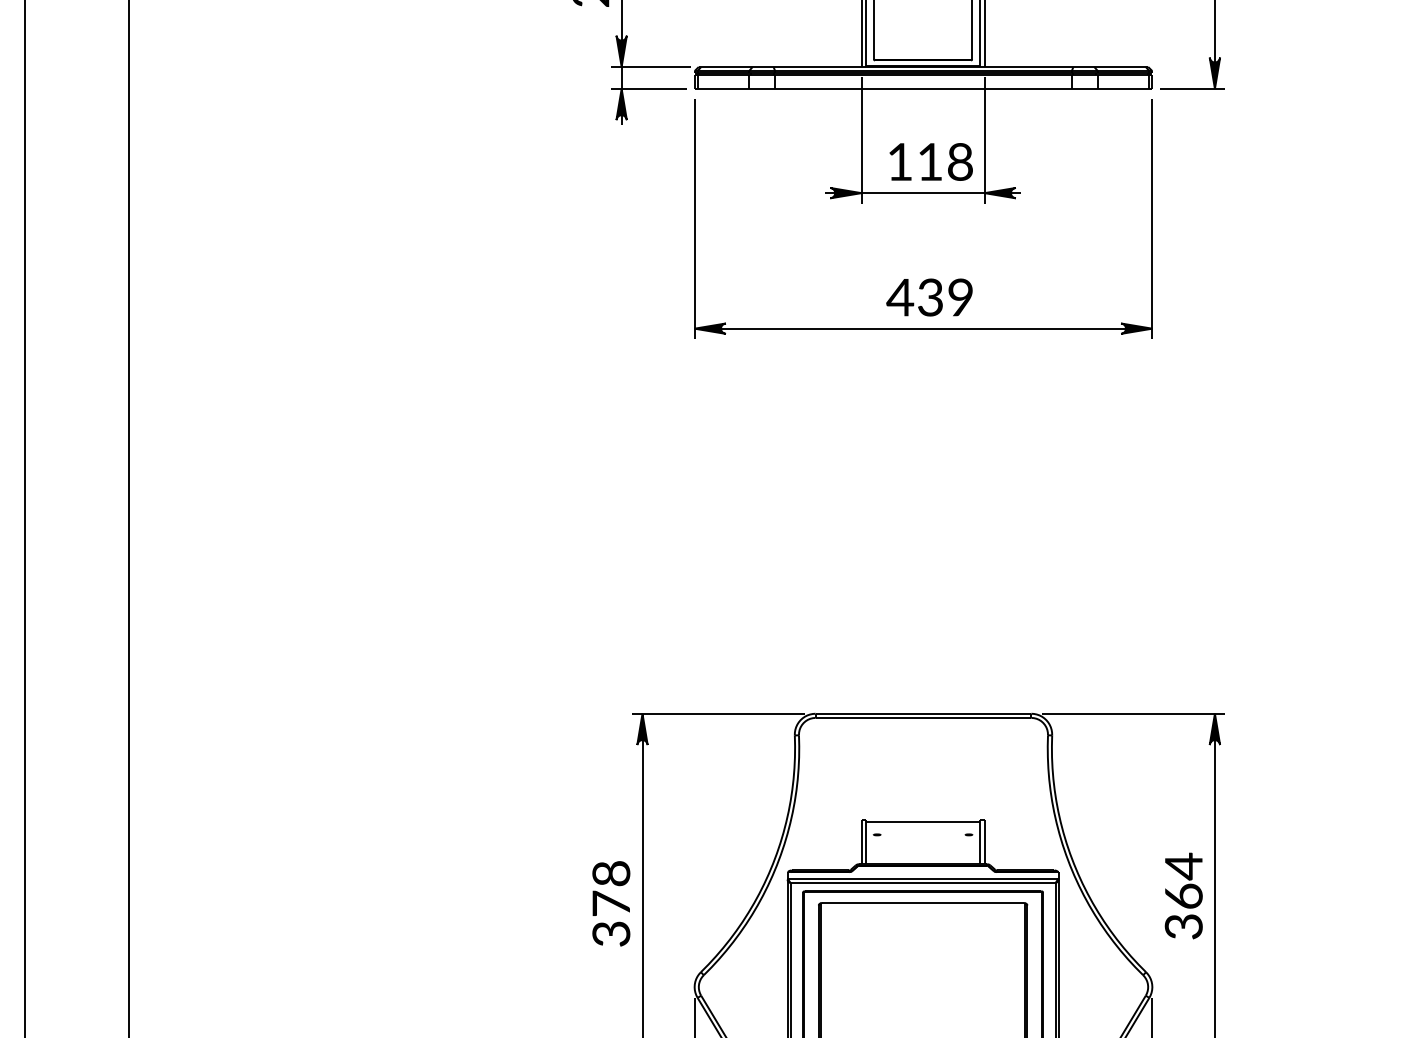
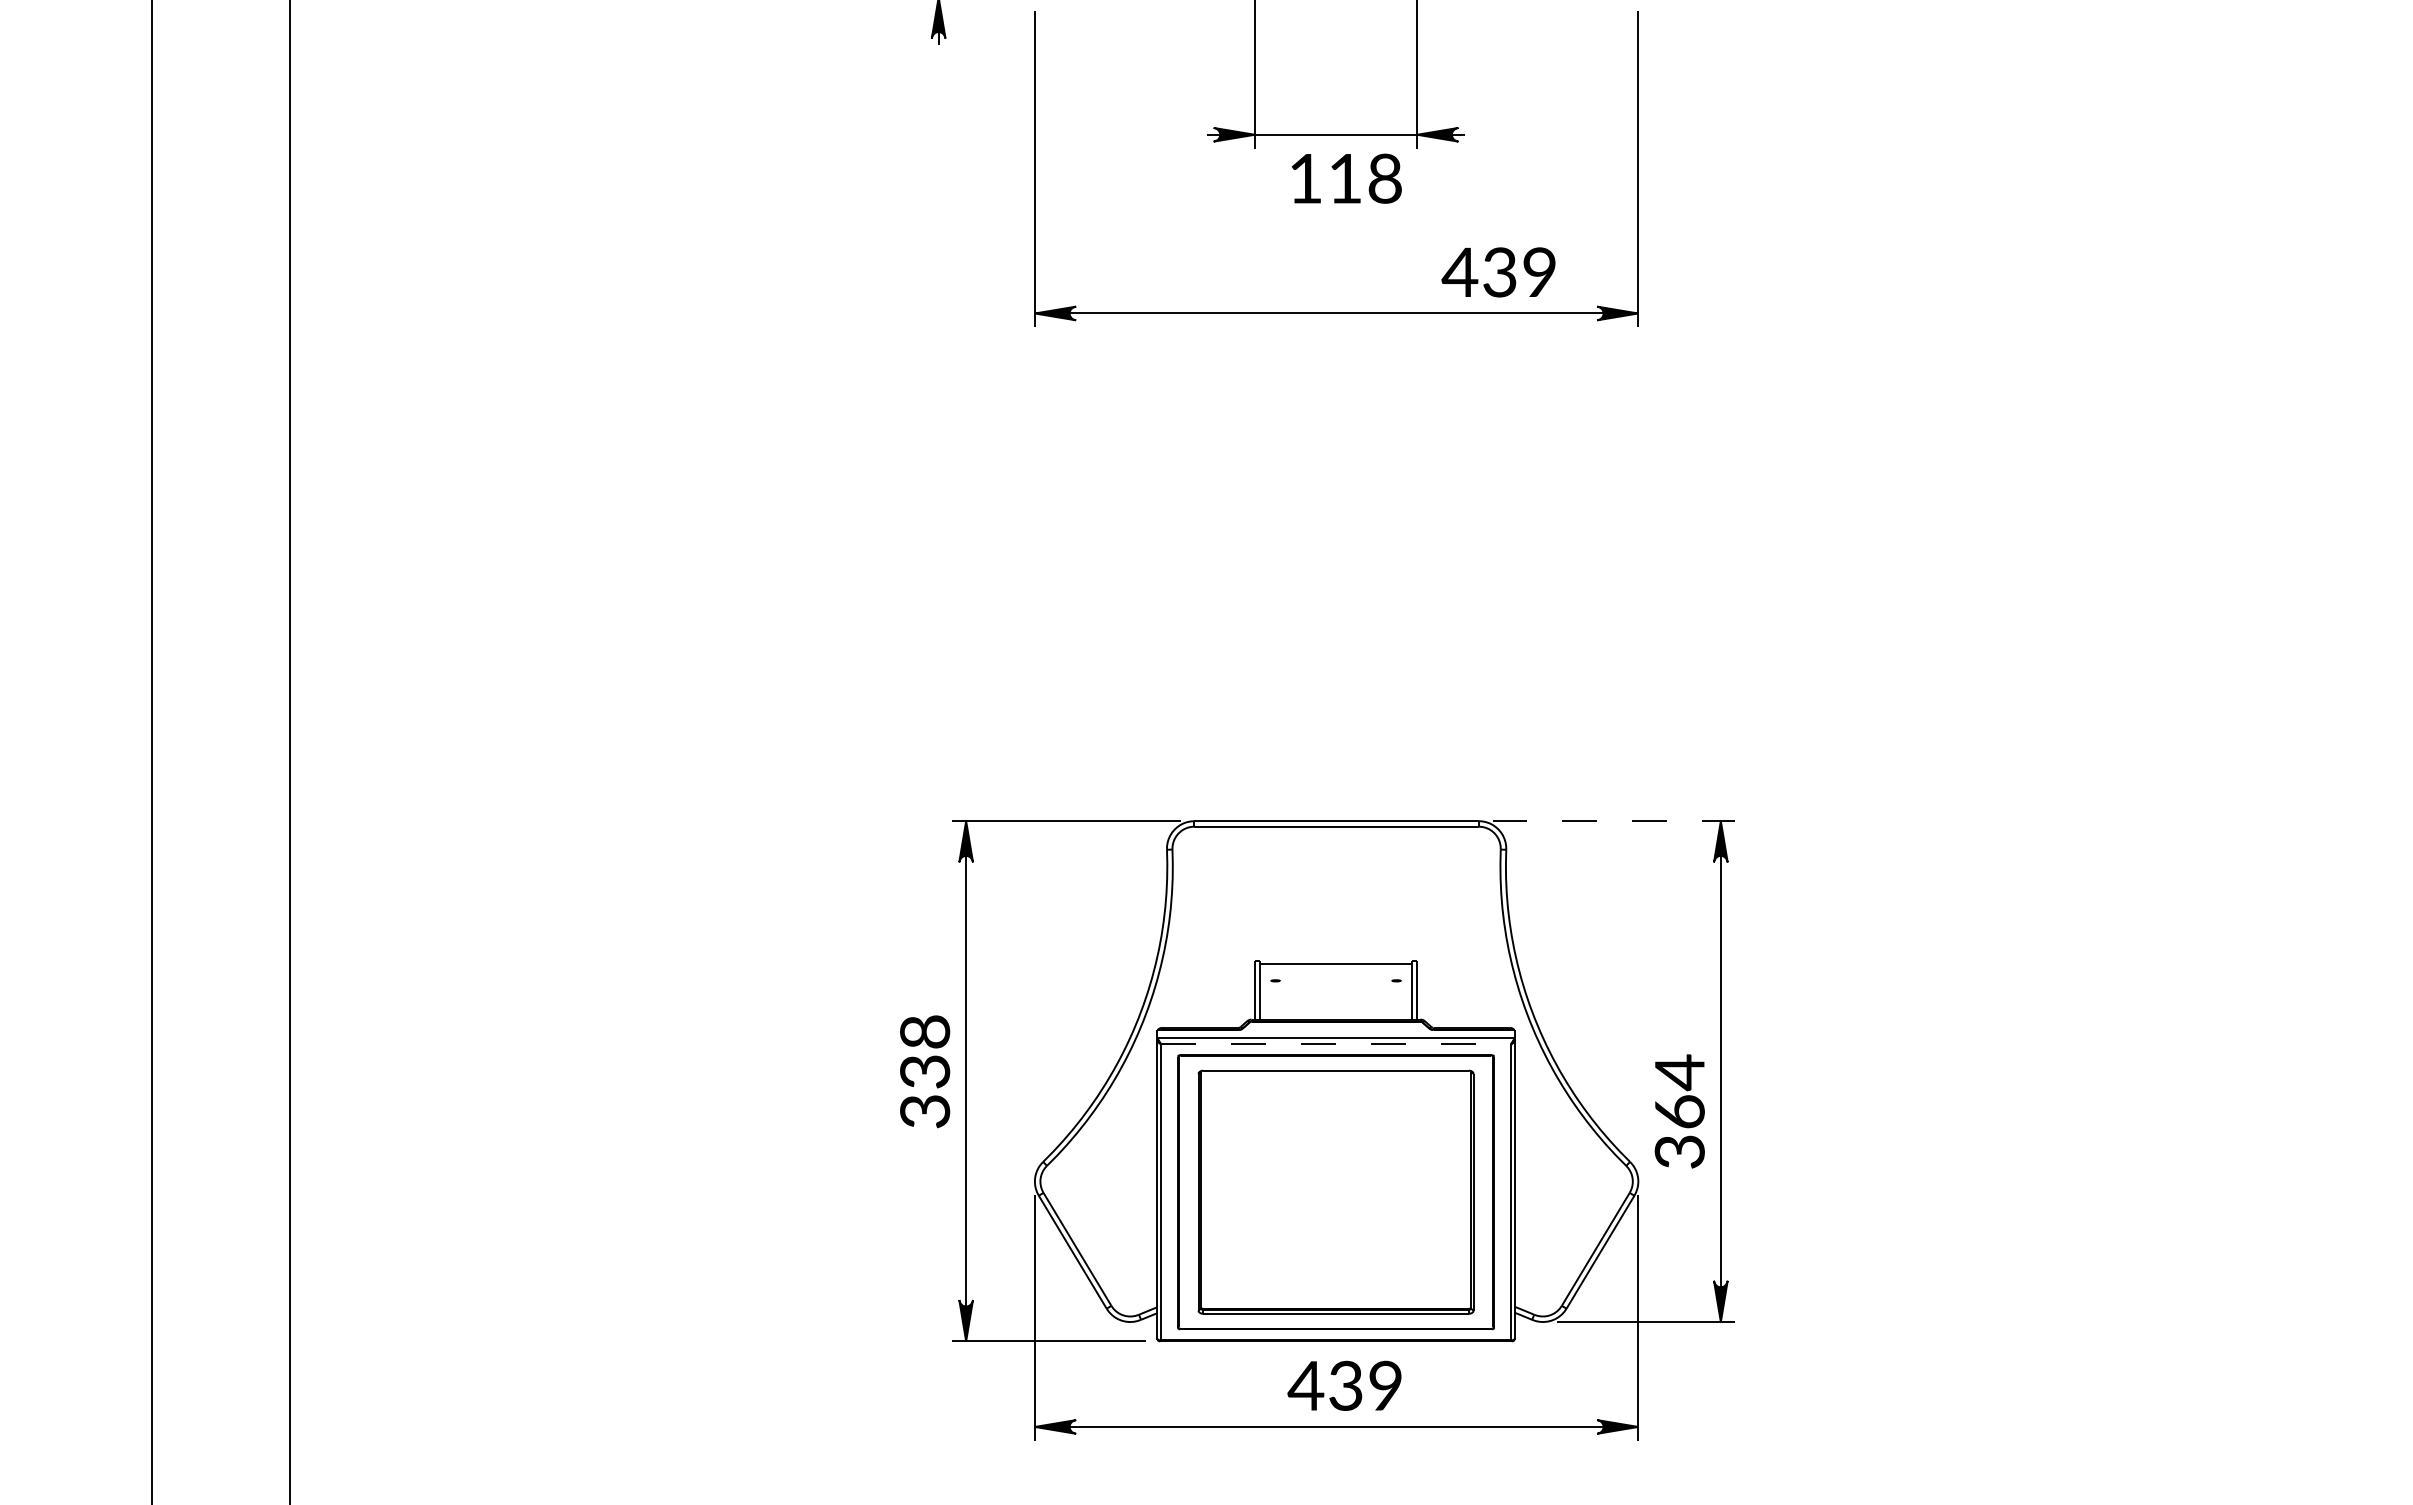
text: (930, 161) -> (1346, 178), moved
text: (929, 297) -> (1498, 272), moved
line: (1134, 714) -> (1614, 821), solid -> dashed
line: (923, 883) -> (1336, 1044), solid -> dashed
text: (1183, 896) -> (1679, 1111), moved
text: (611, 903) -> (925, 1071), 378 -> 338

